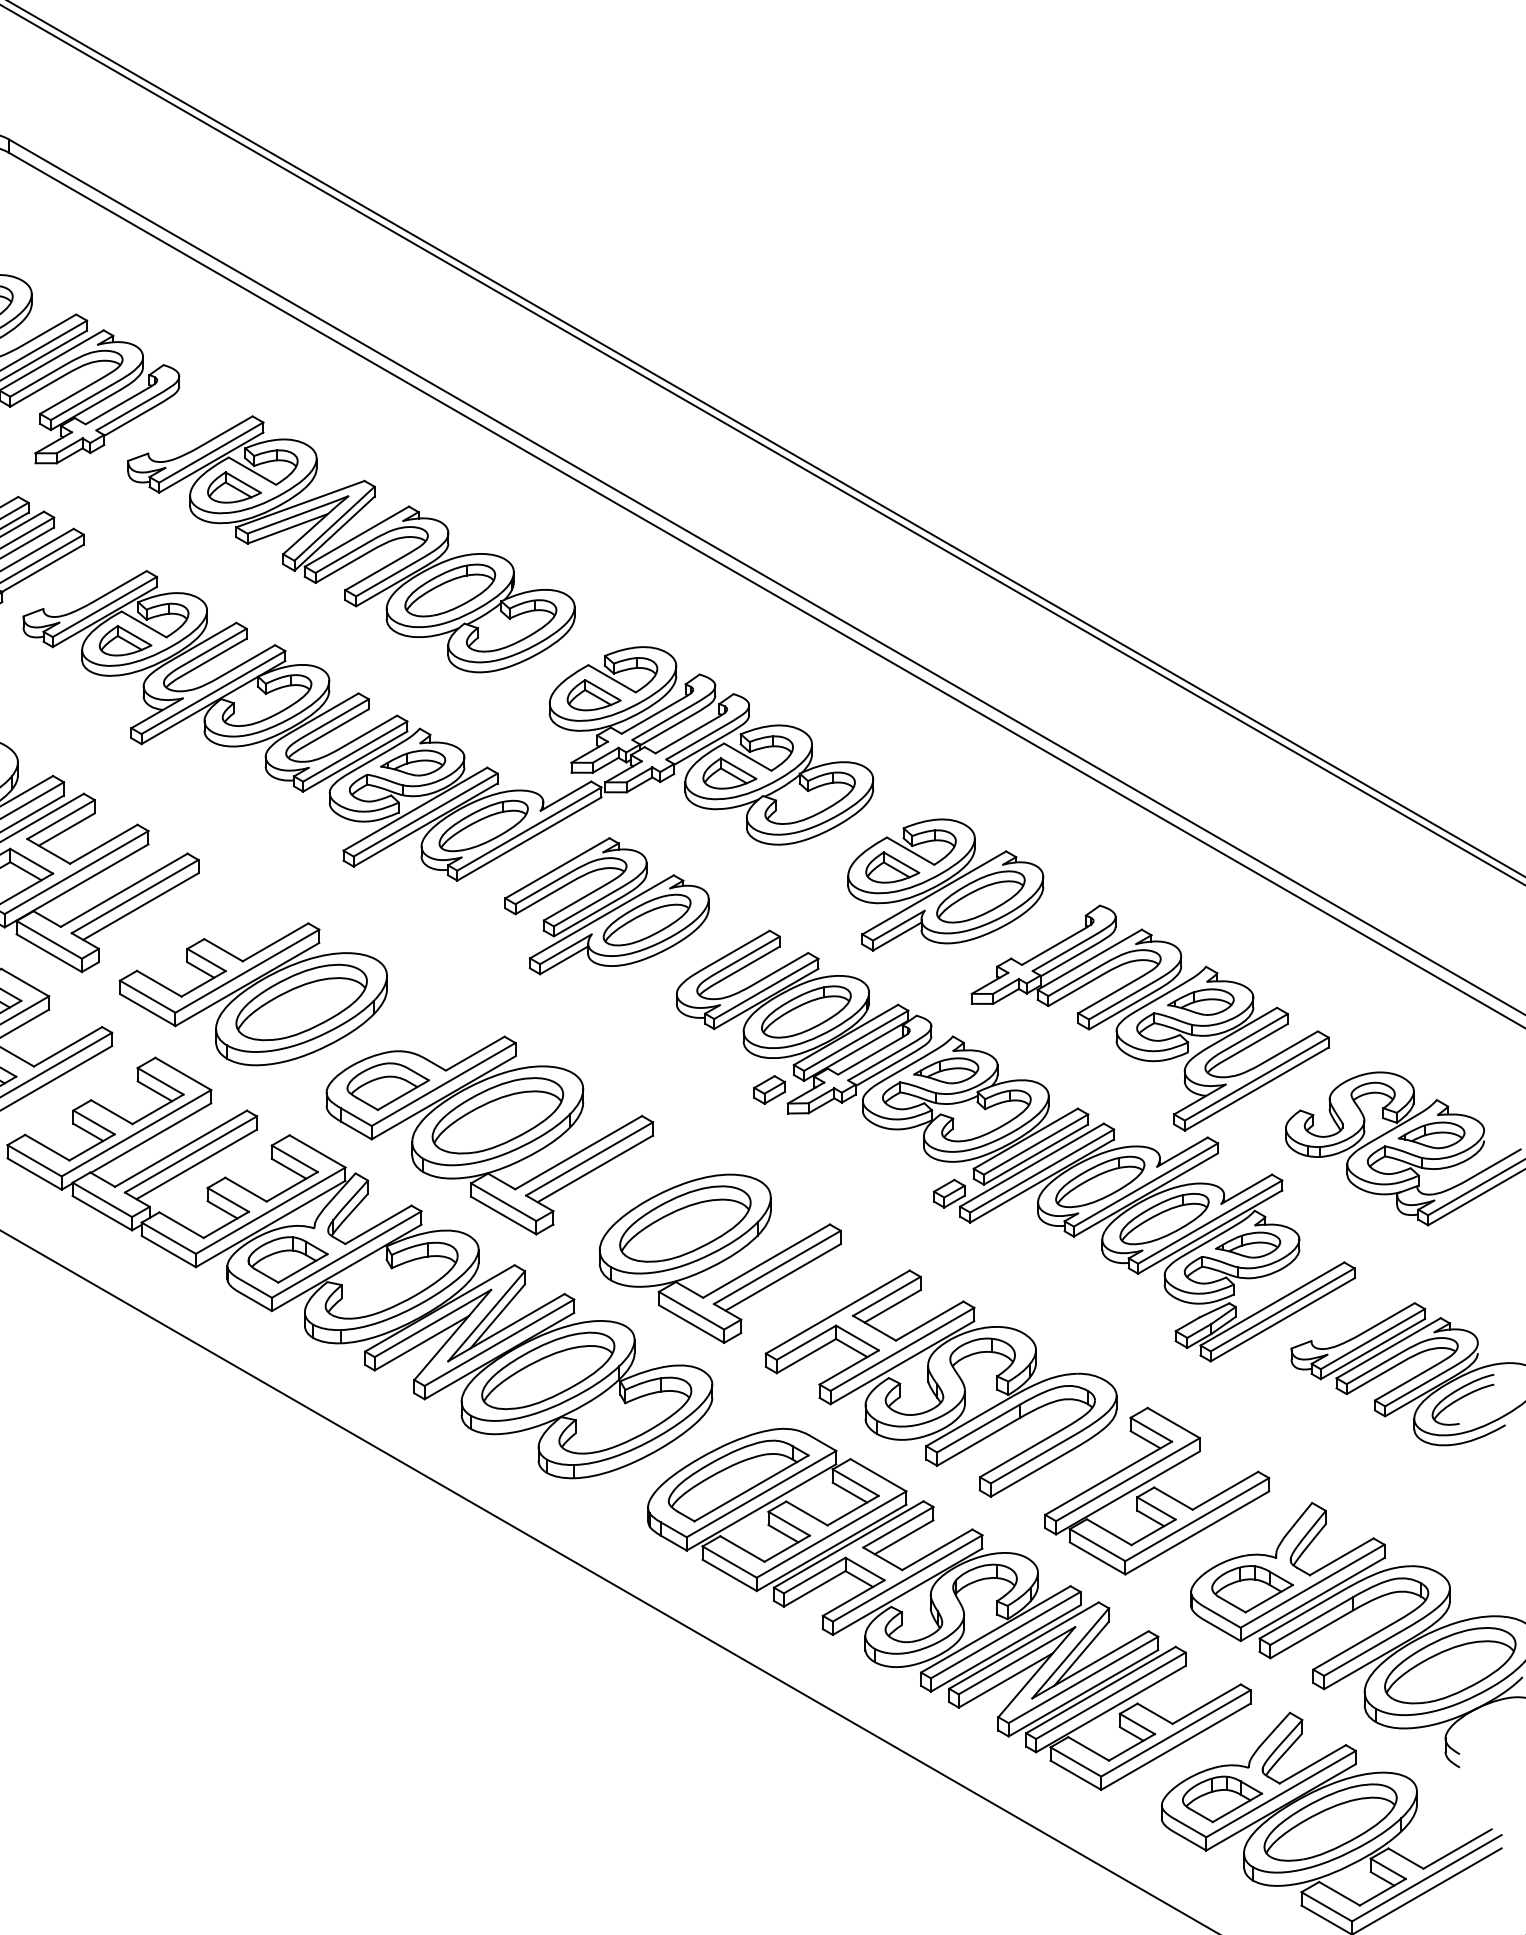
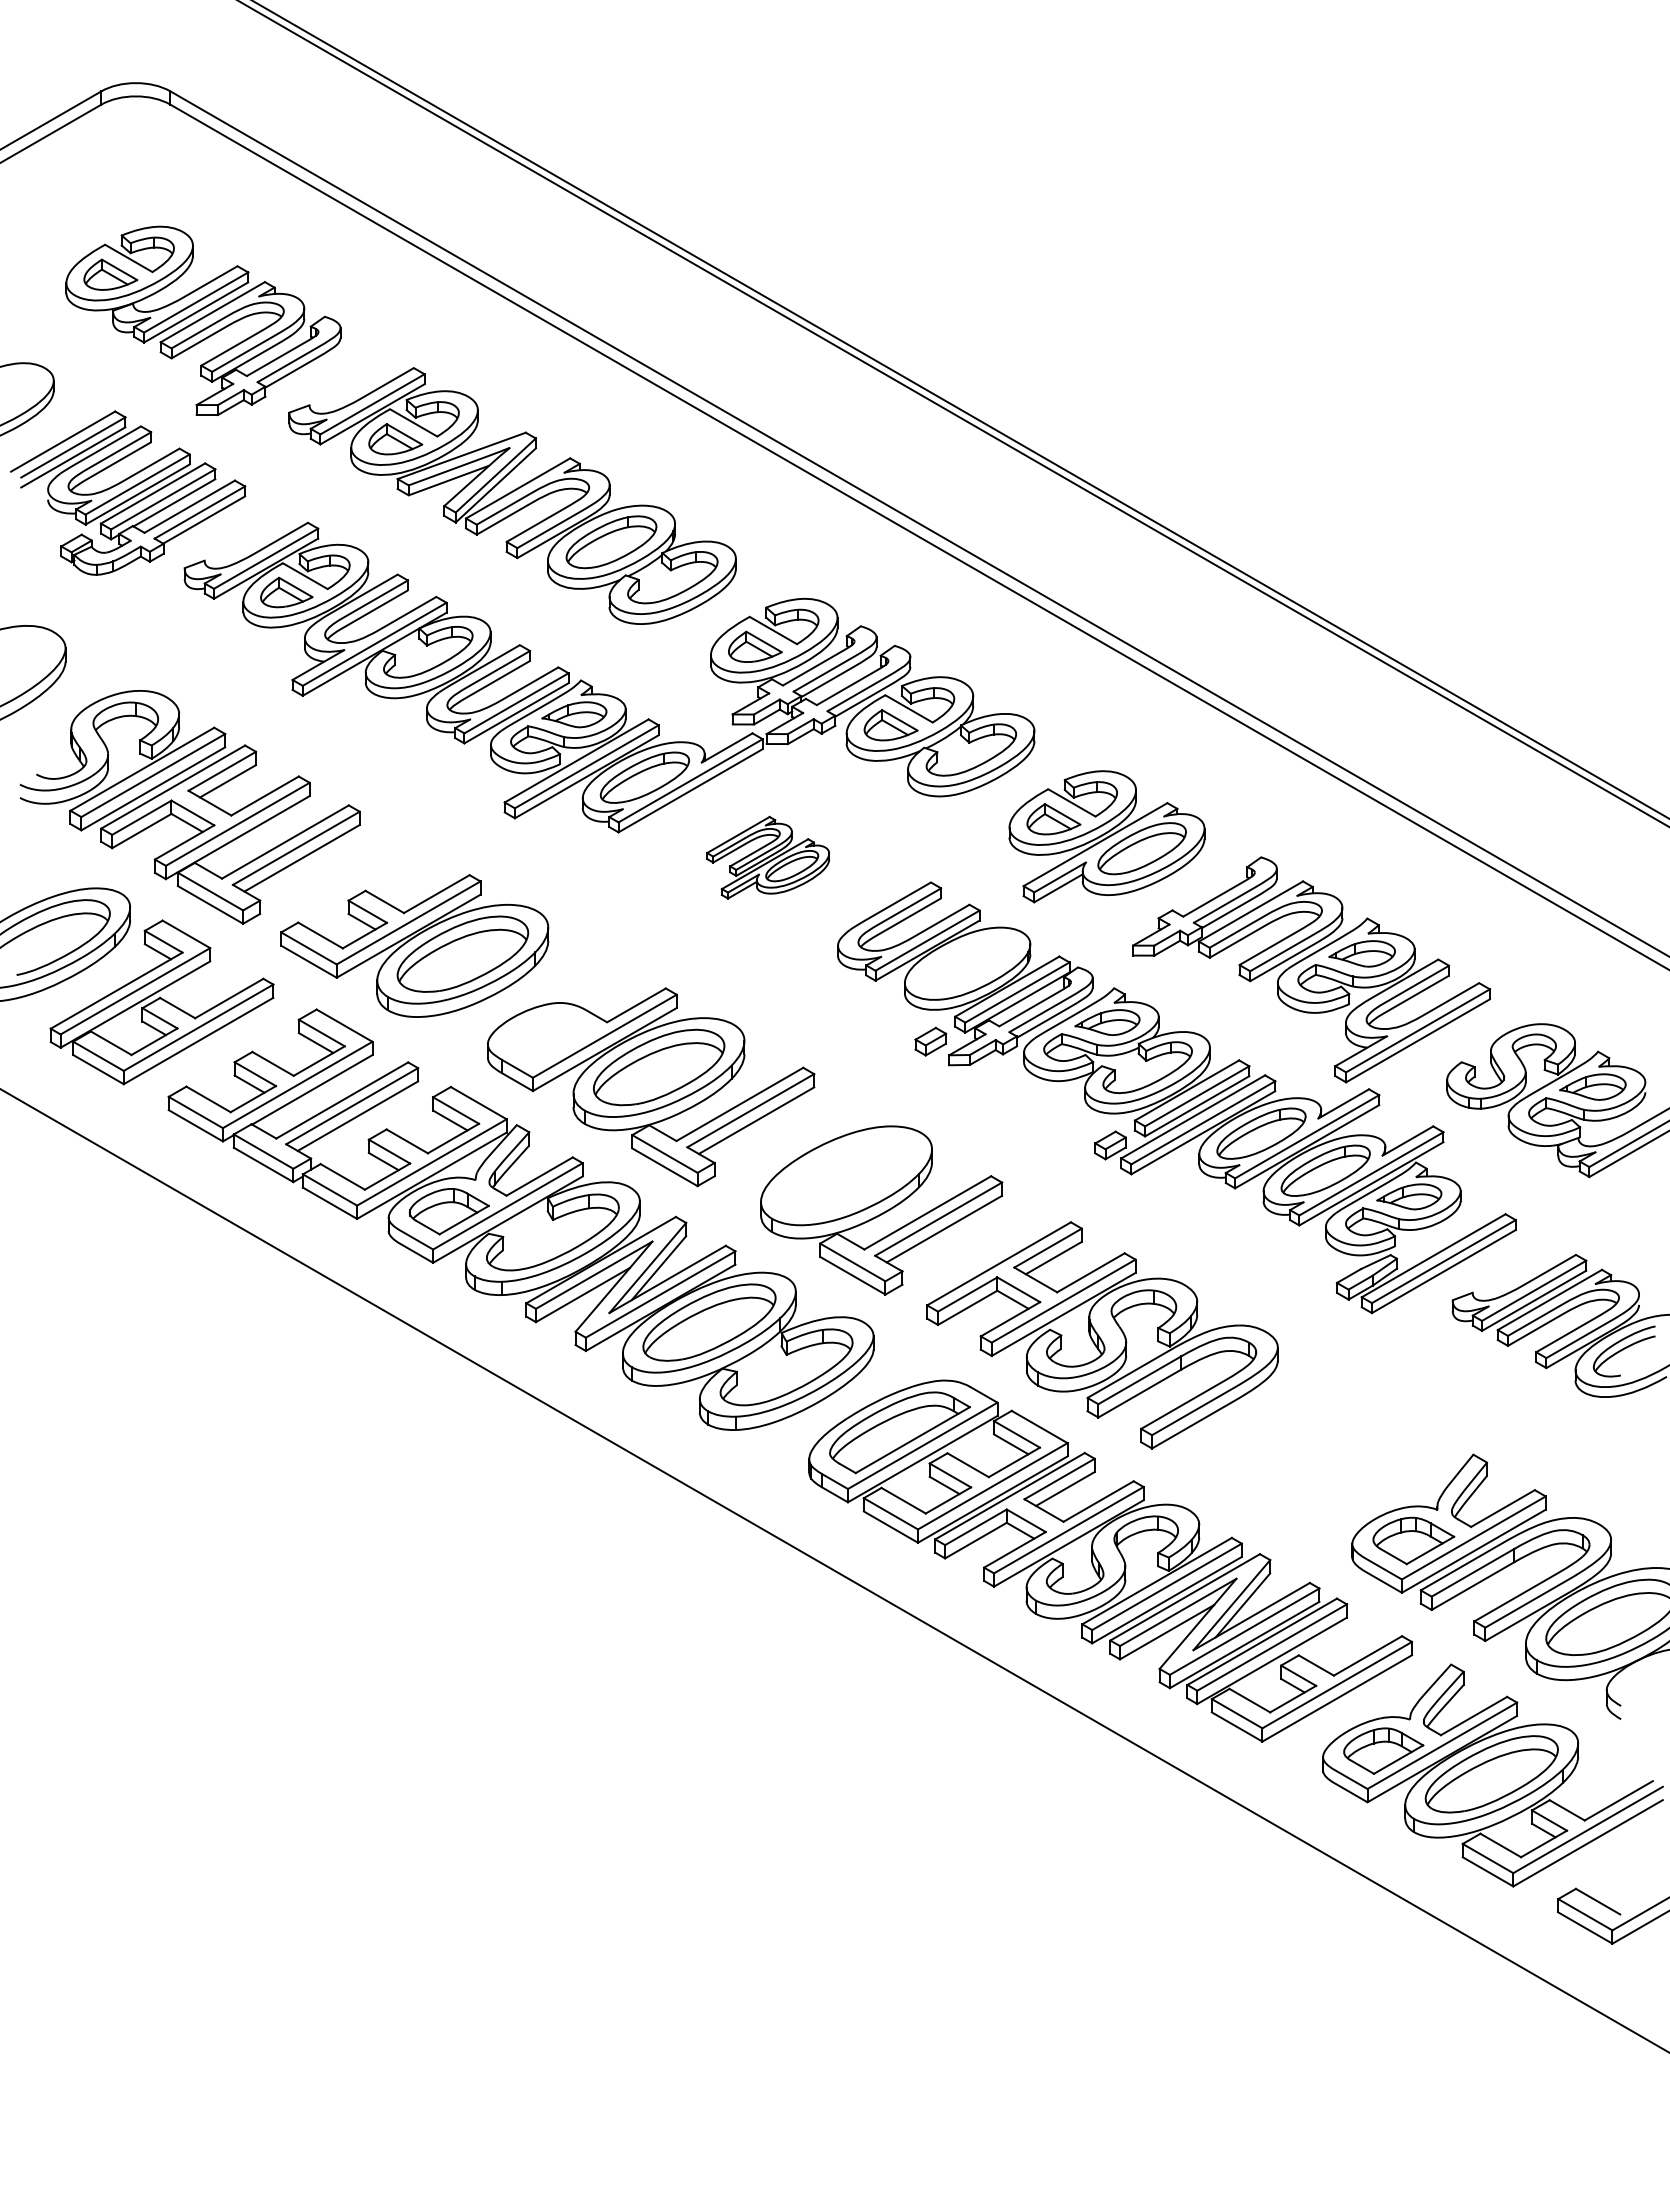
part: (606, 905) -> (767, 857), size x0.6
part: (806, 1011) -> (967, 963), removed
part: (388, 1086) -> (549, 1038), removed
part: (685, 1223) -> (846, 1175), removed
part: (1157, 1490) -> (1318, 1442), removed

